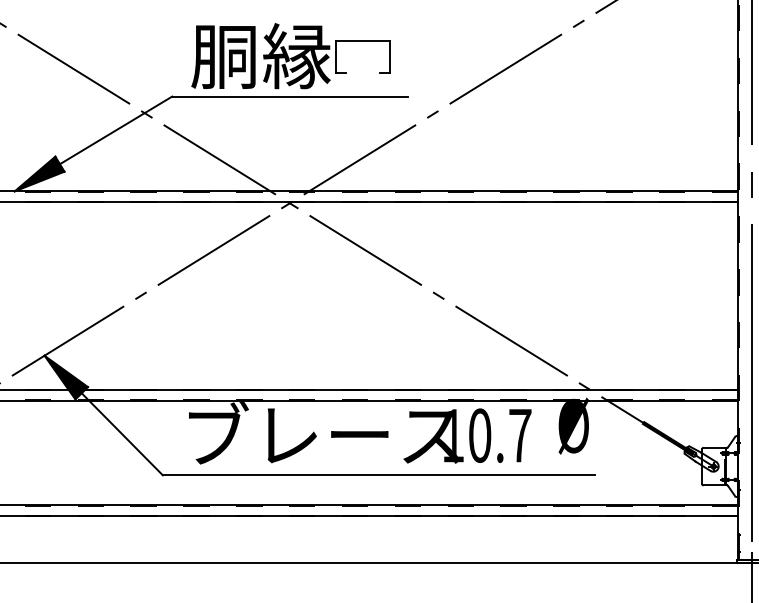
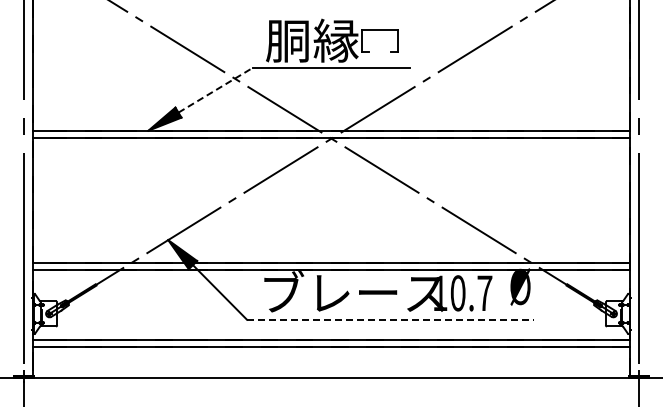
line: (115, 130) -> (215, 90), solid -> dashed
line: (378, 474) -> (390, 319), solid -> dashed

